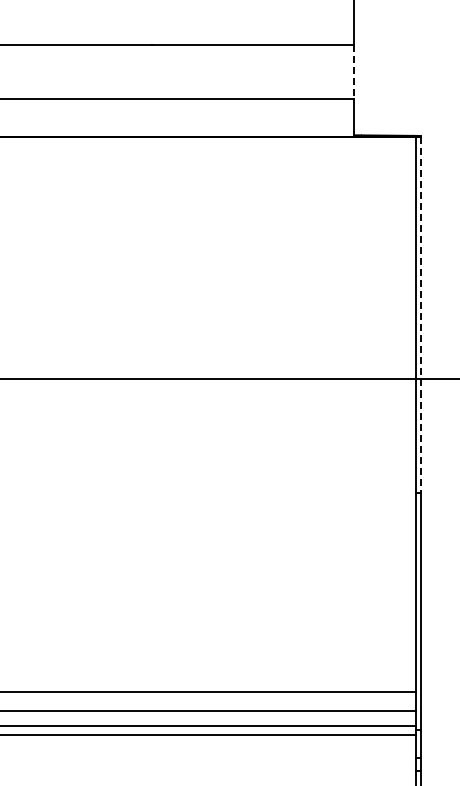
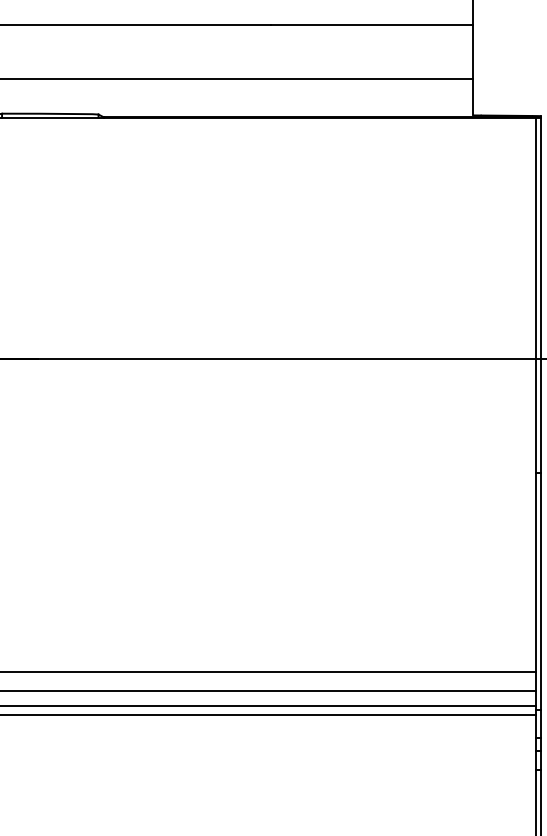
line: (353, 72) -> (473, 52), dashed -> solid
line: (420, 315) -> (540, 295), dashed -> solid

